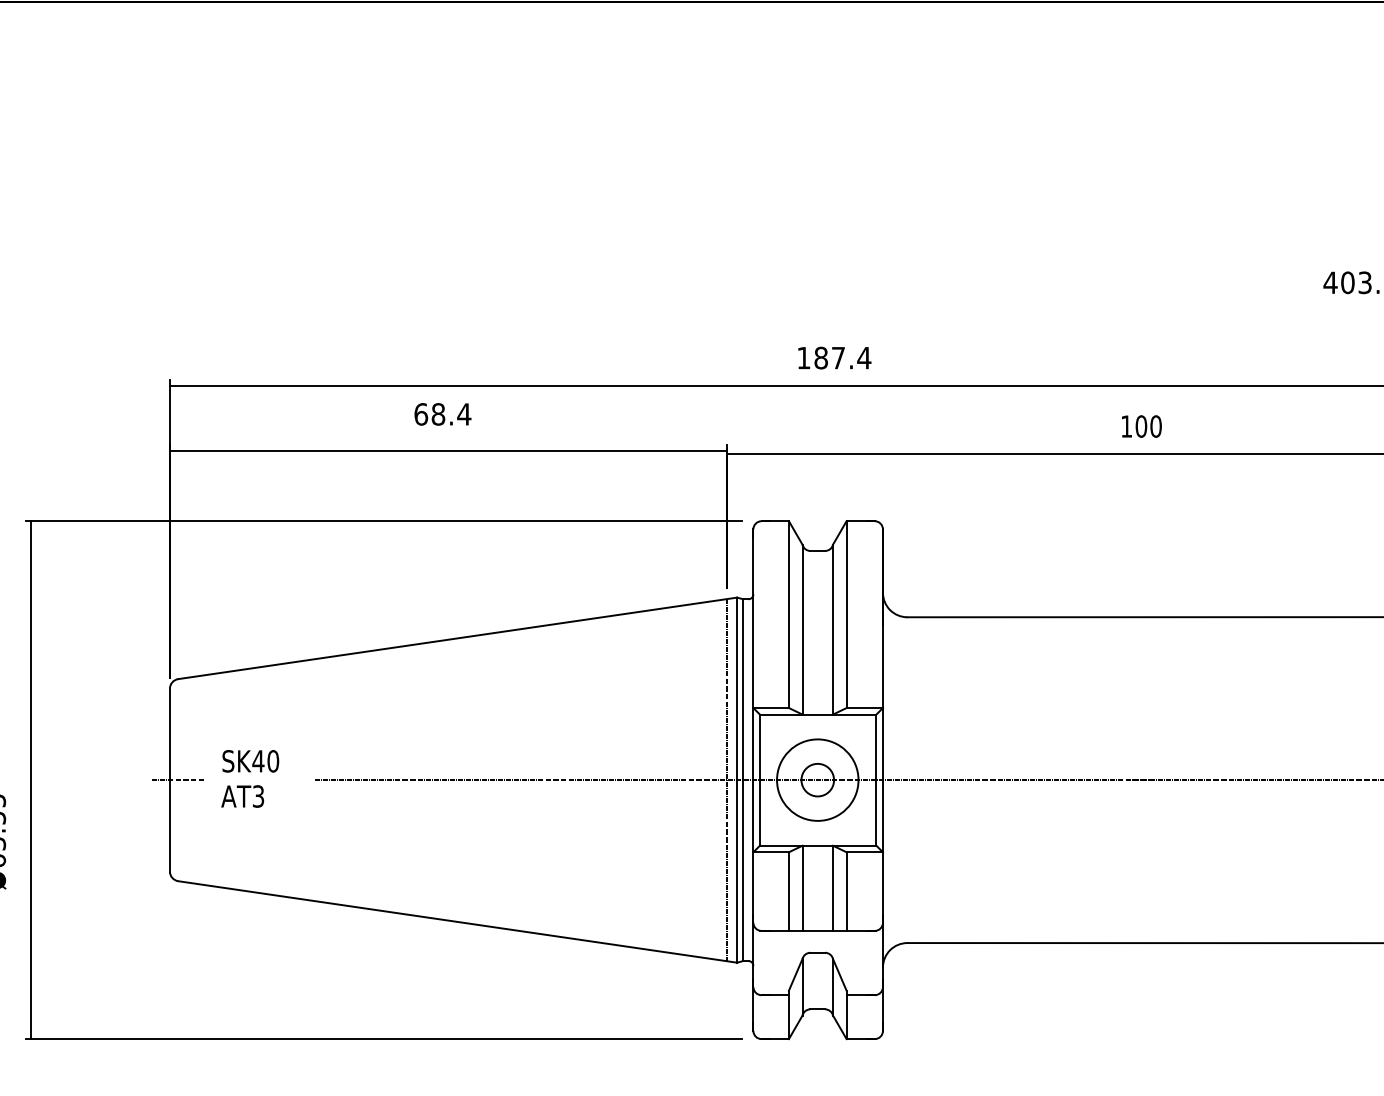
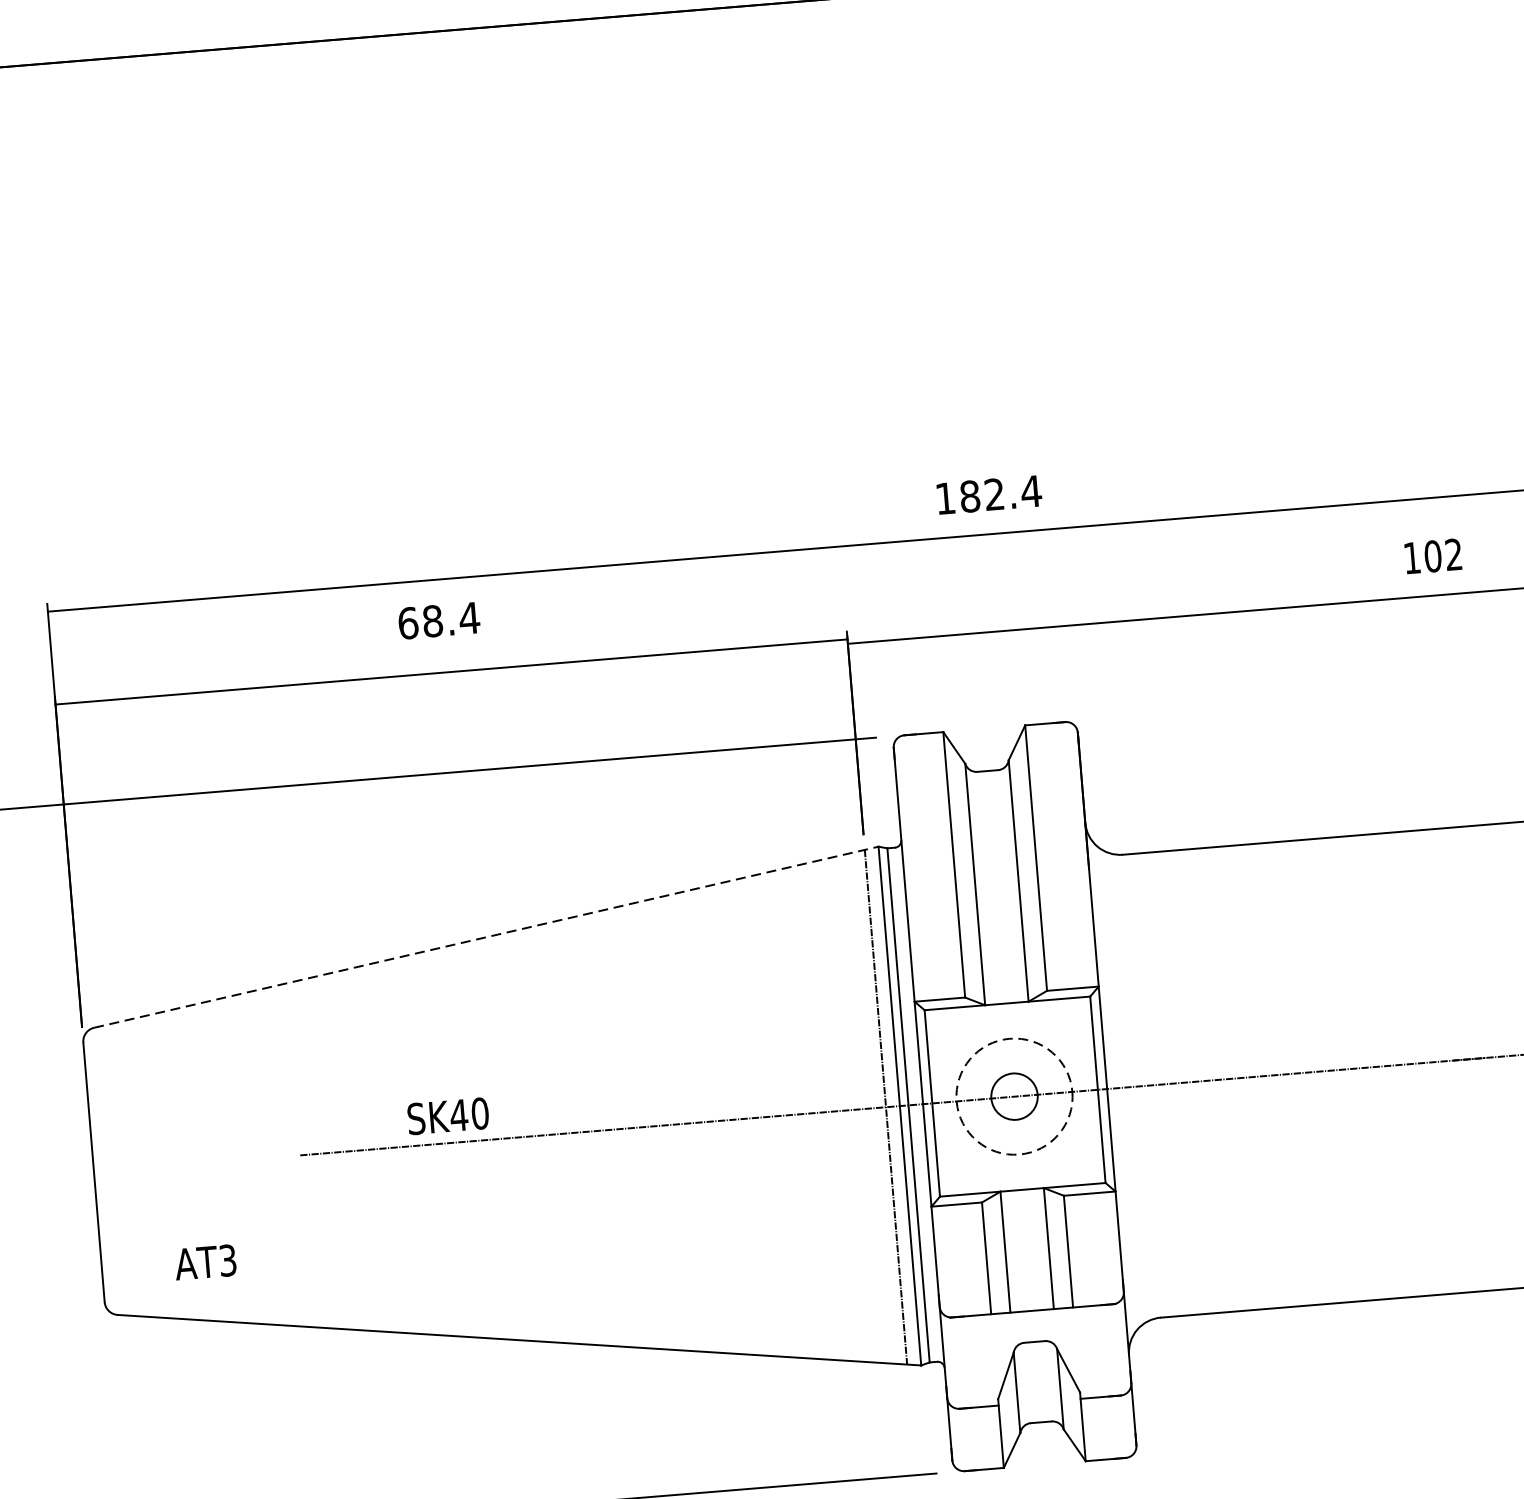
text: (837, 357) -> (993, 493), 187.4 -> 182.4
text: (1155, 426) -> (1453, 554), 100 -> 102
line: (458, 638) -> (487, 937), solid -> dashed
text: (250, 761) -> (447, 1116), moved
circle: (817, 779) -> (1014, 1095), solid -> dashed
line: (177, 780) -> (104, 1171), removed
text: (242, 796) -> (205, 1262), moved

